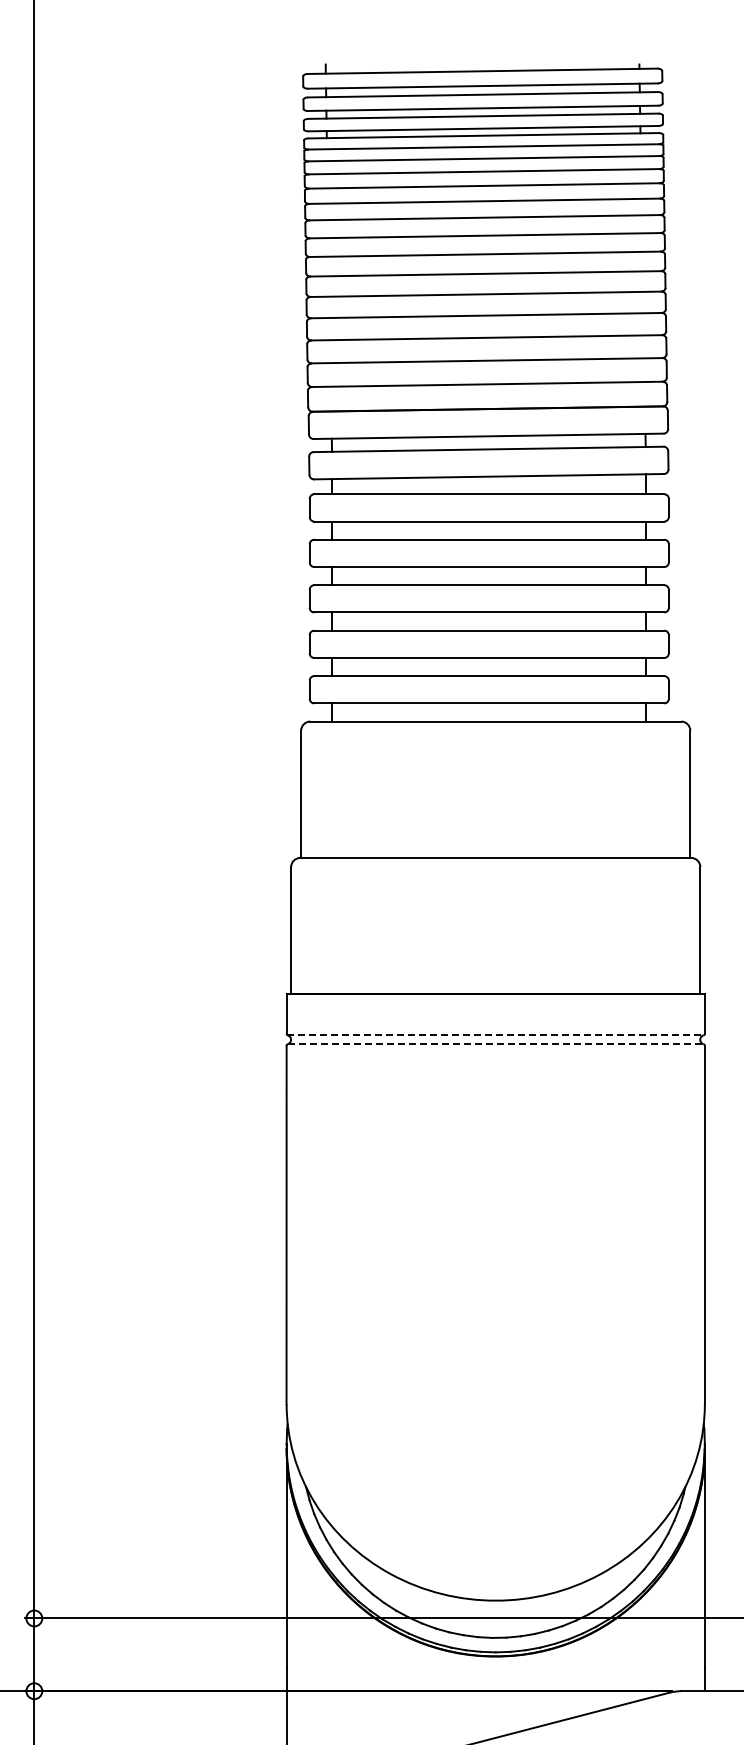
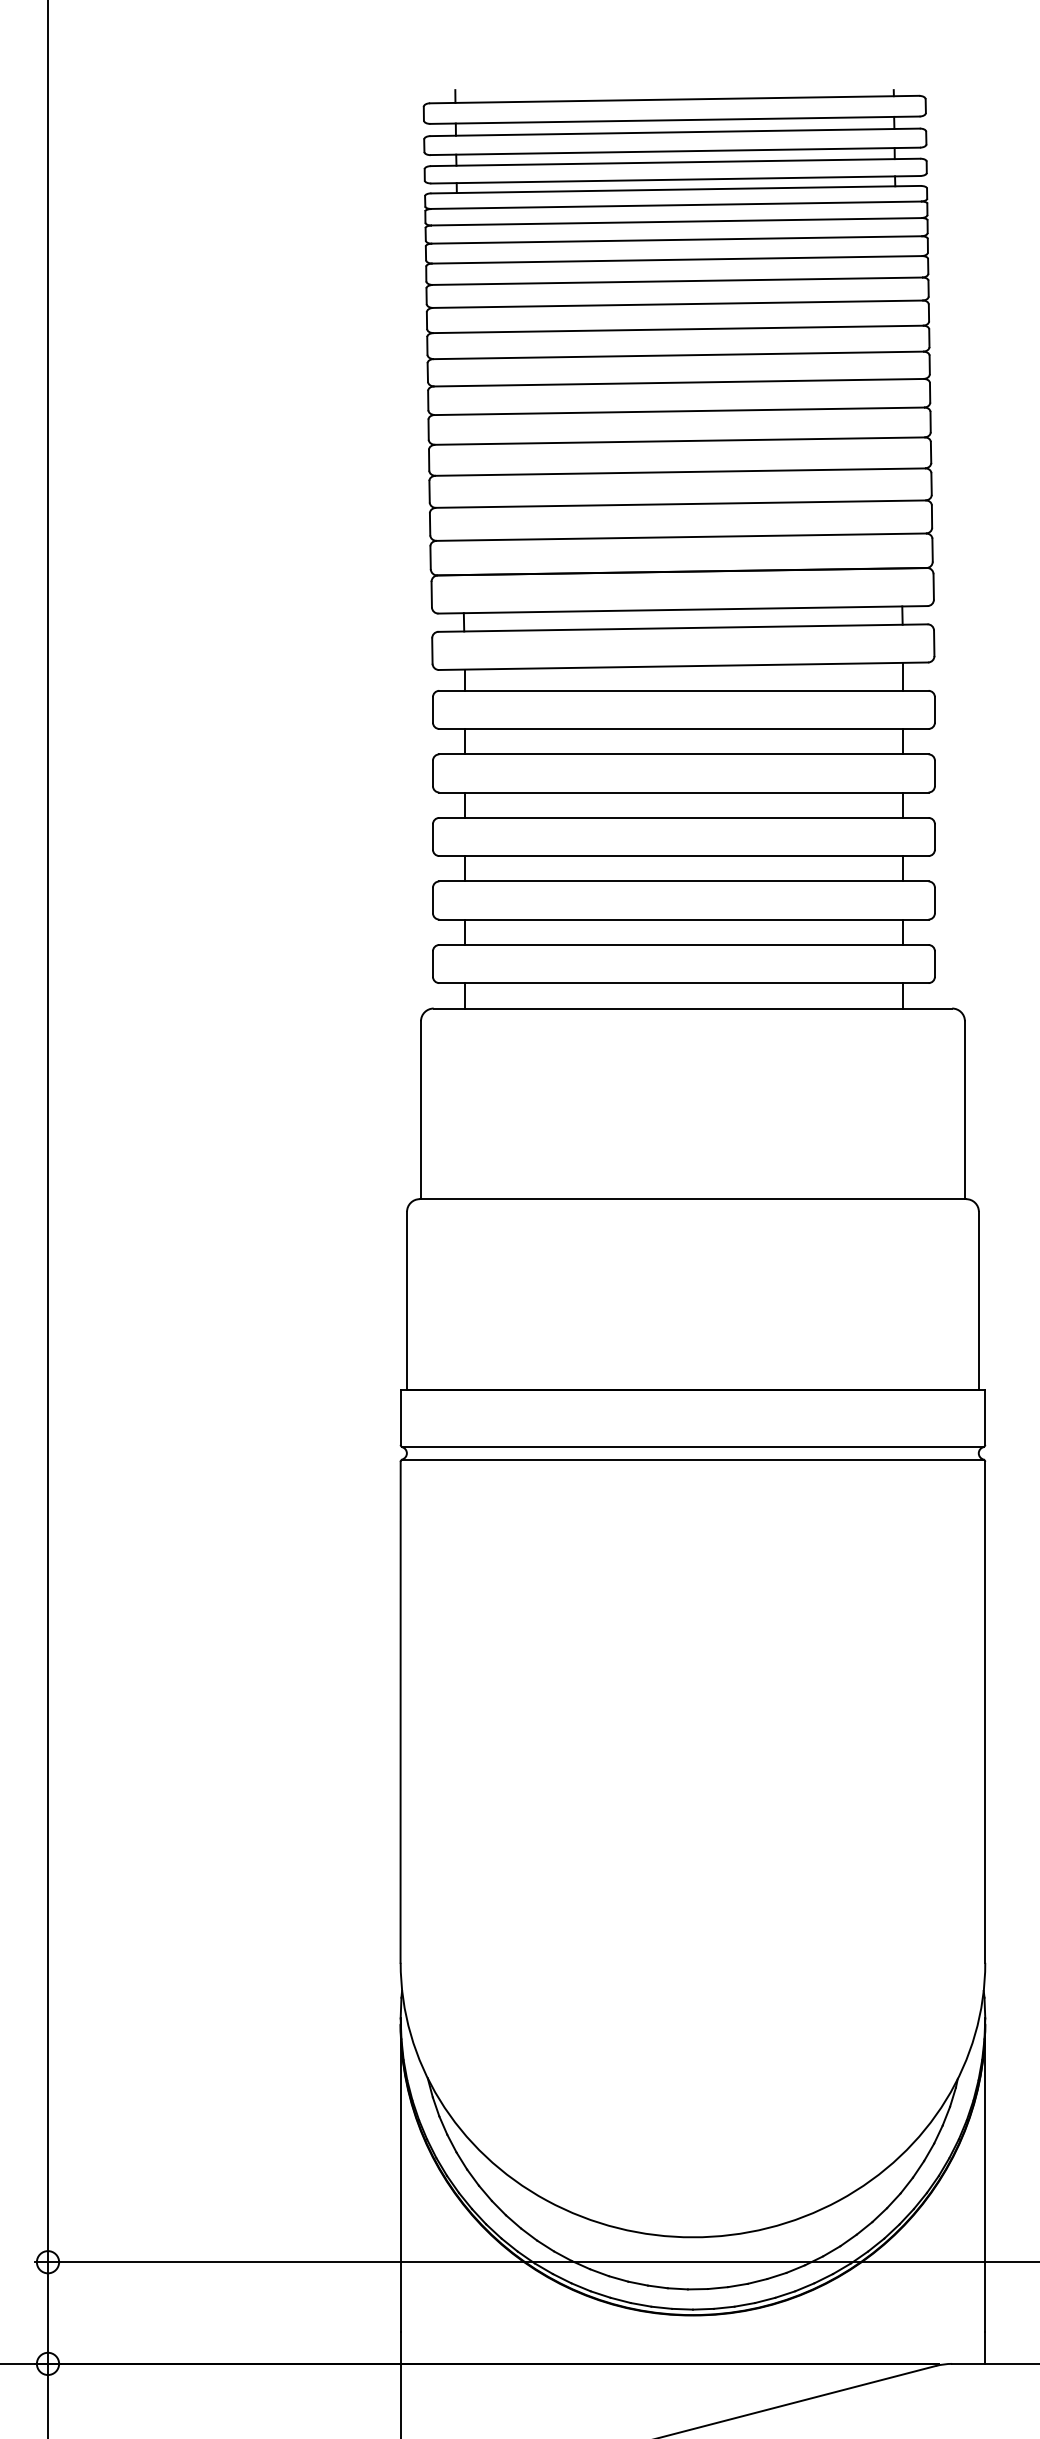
line: (496, 1035) -> (694, 1447), dashed -> solid
line: (496, 1044) -> (694, 1459), dashed -> solid

